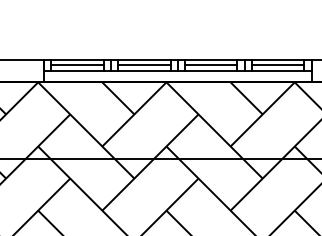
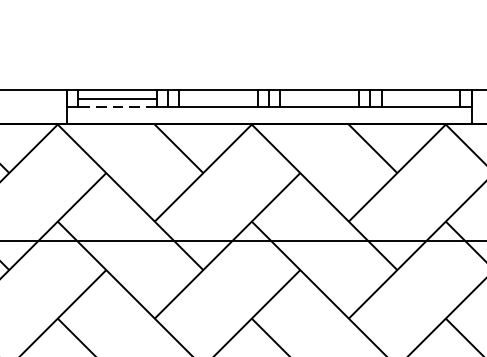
line: (144, 65) -> (218, 99), removed
line: (211, 65) -> (319, 99), removed
line: (278, 65) -> (421, 99), removed
line: (77, 70) -> (117, 106), solid -> dashed

